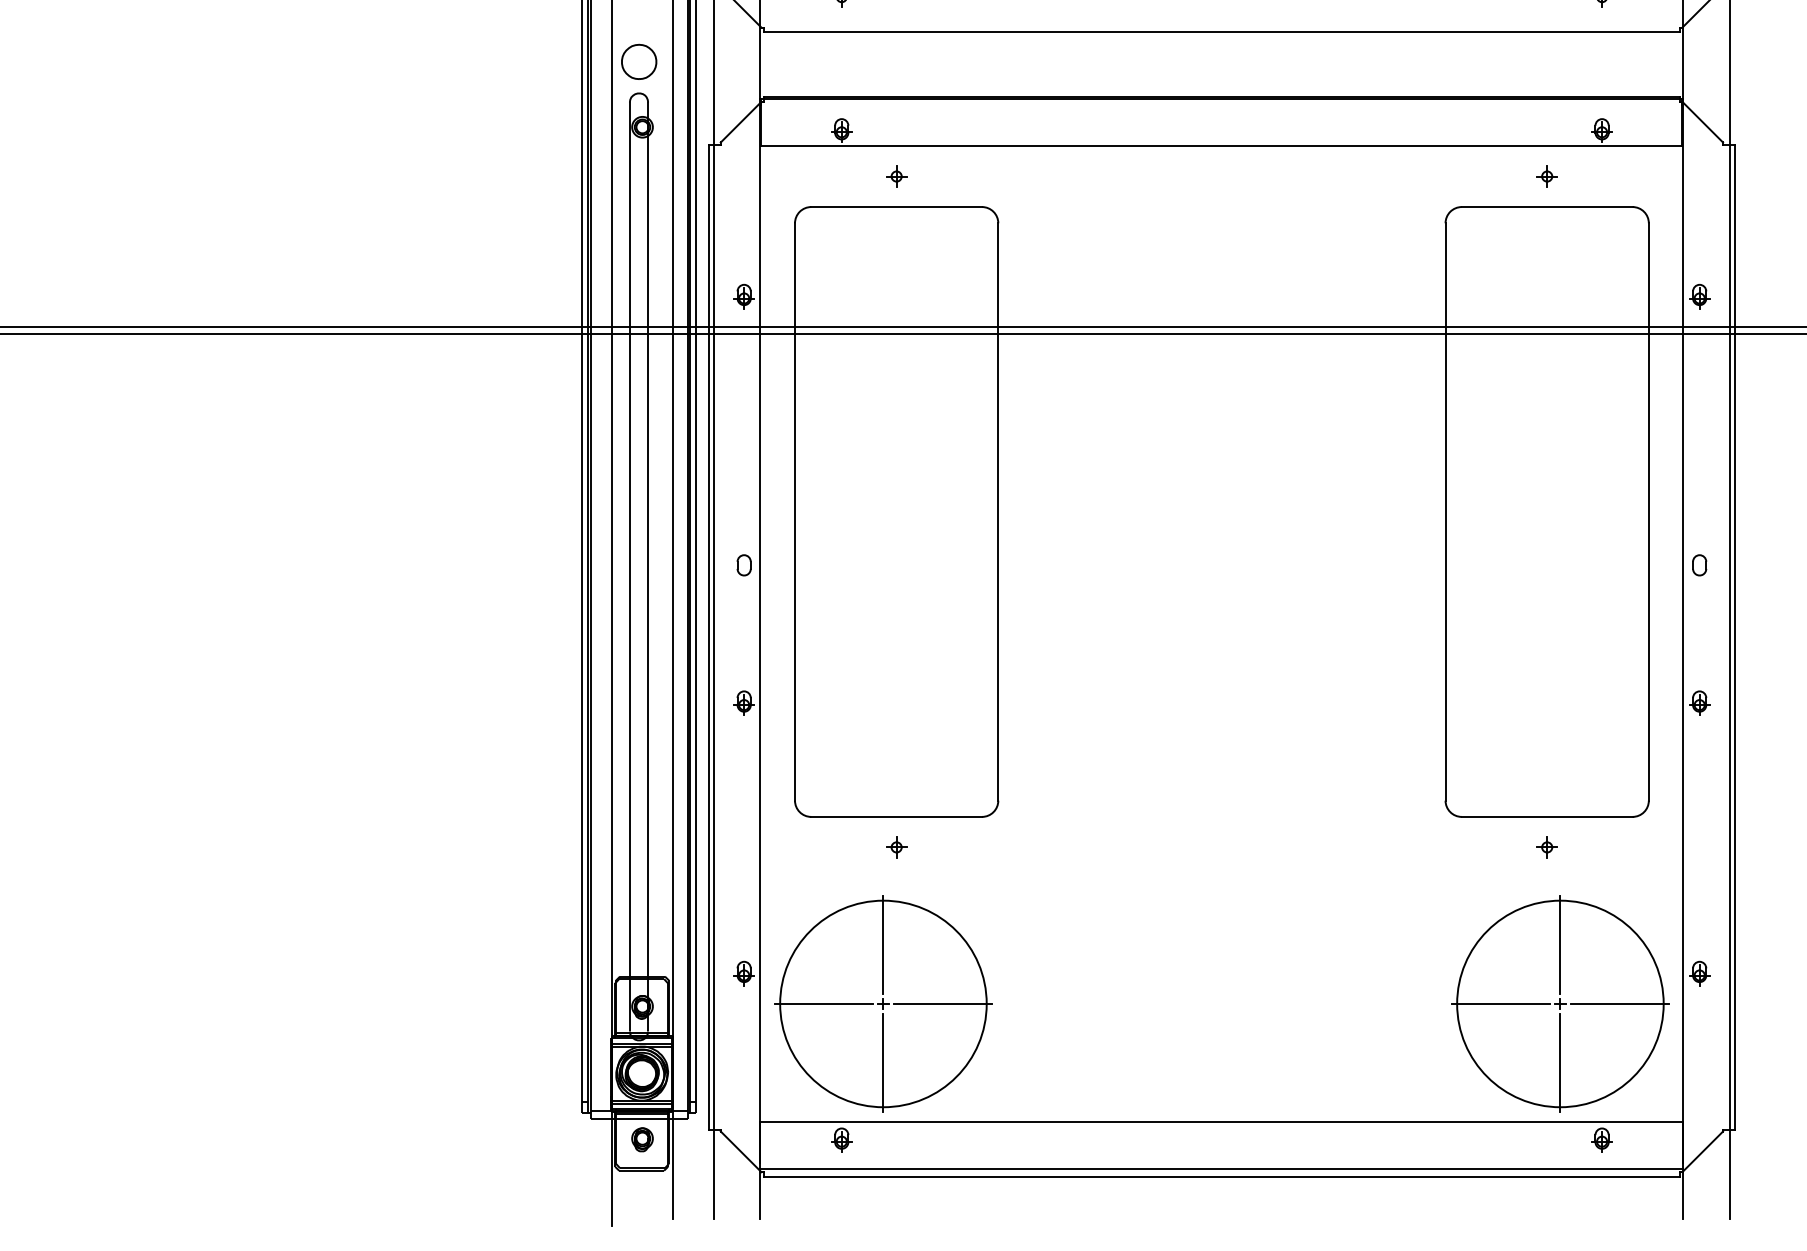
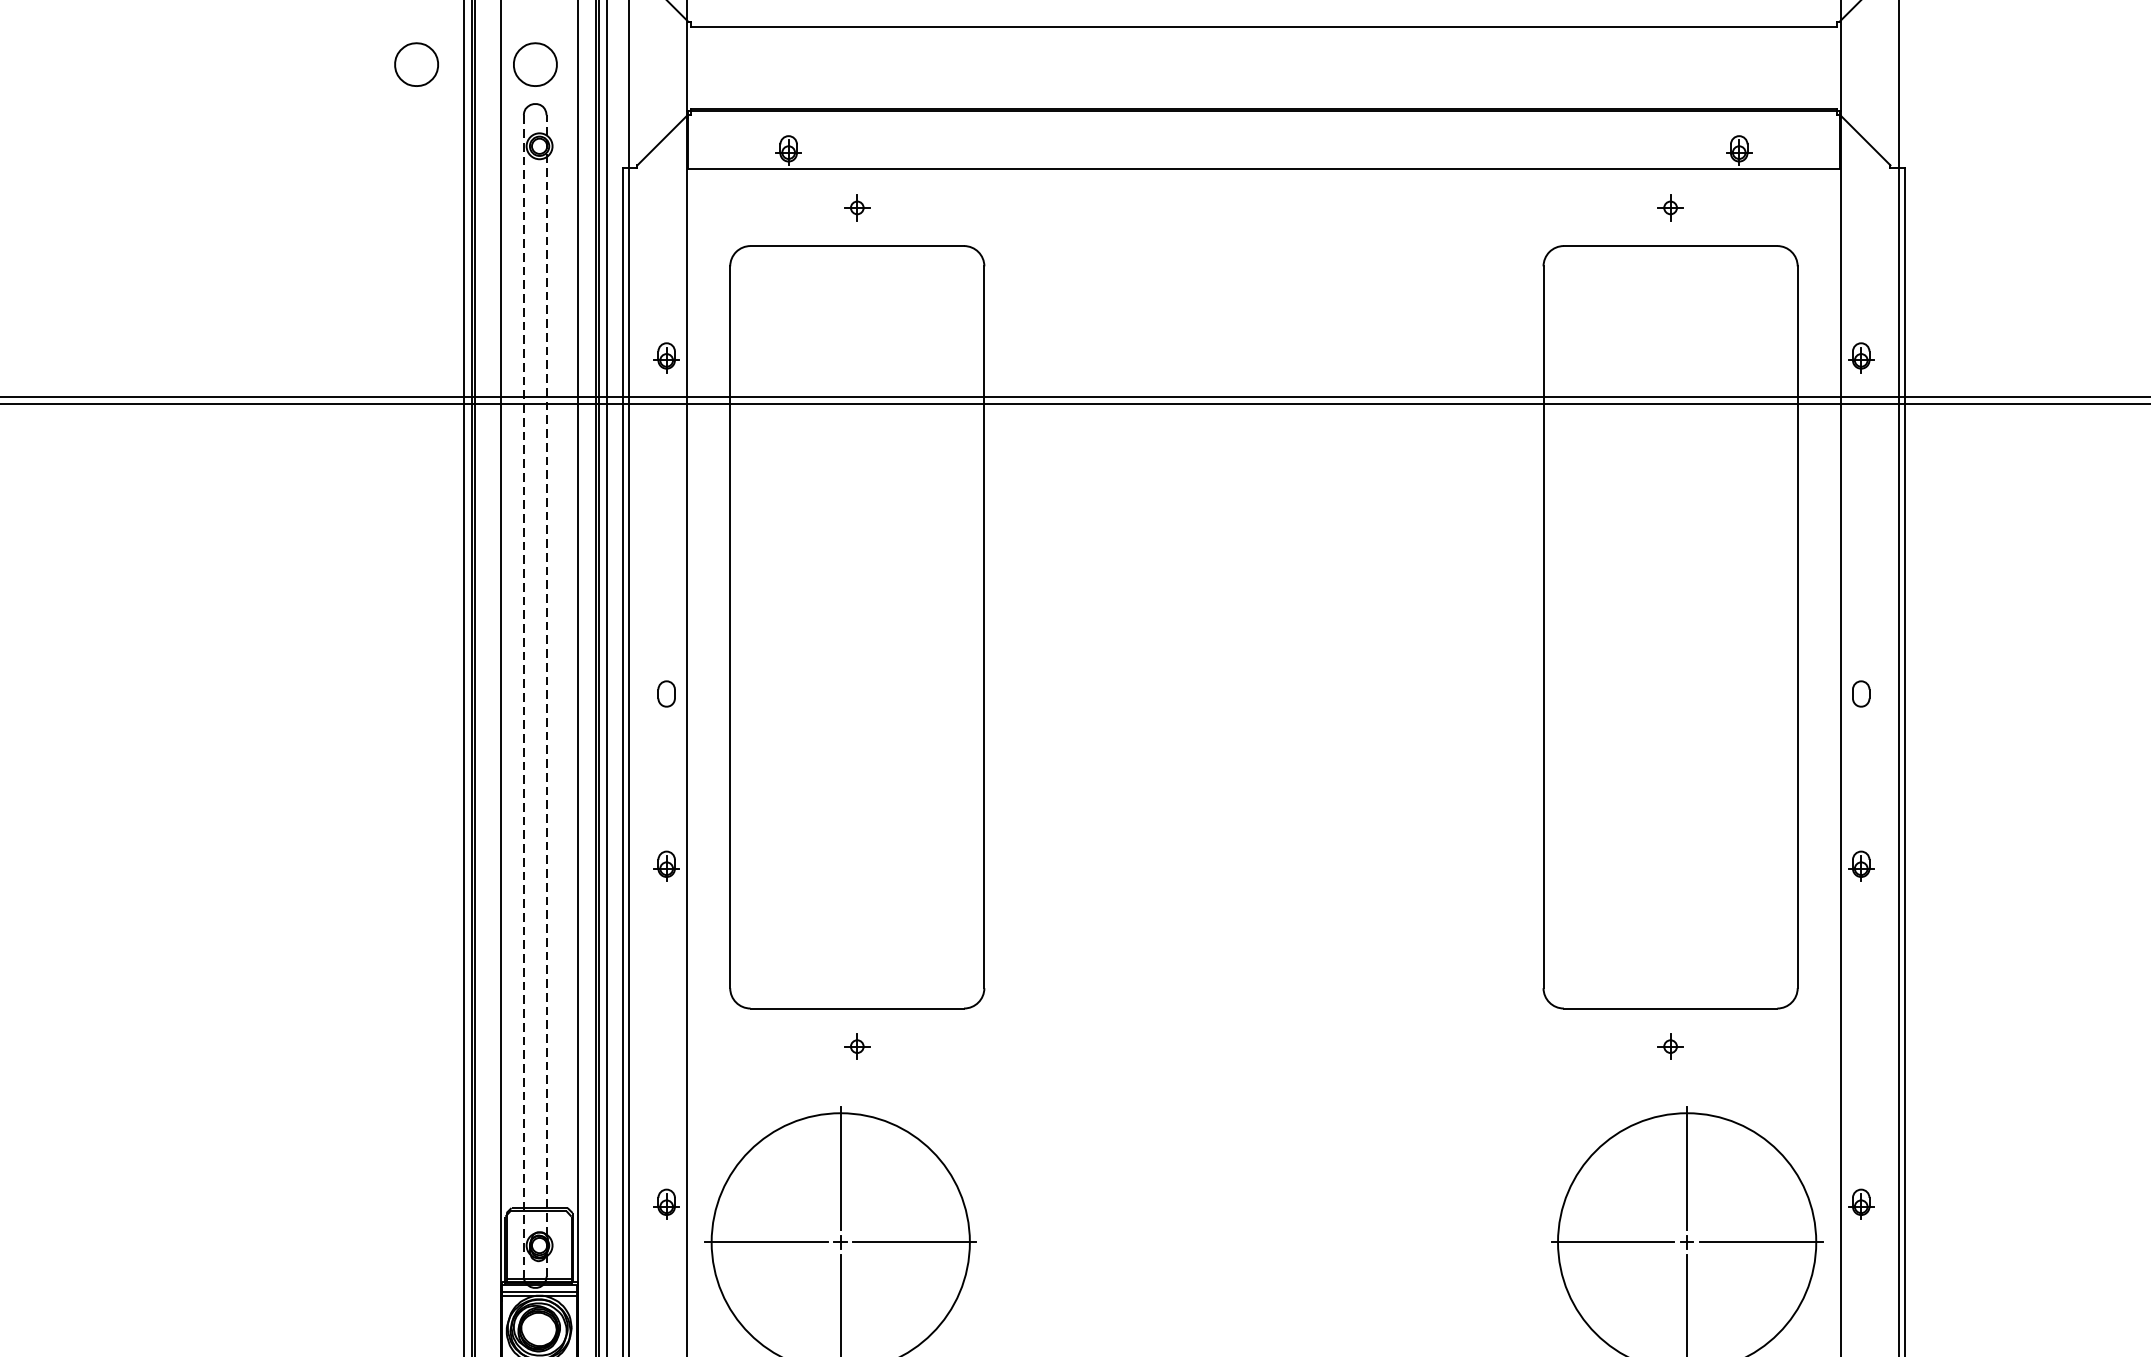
part: (544, 61) -> (417, 64), added
line: (648, 566) -> (547, 695), solid -> dashed
line: (629, 567) -> (523, 696), solid -> dashed

